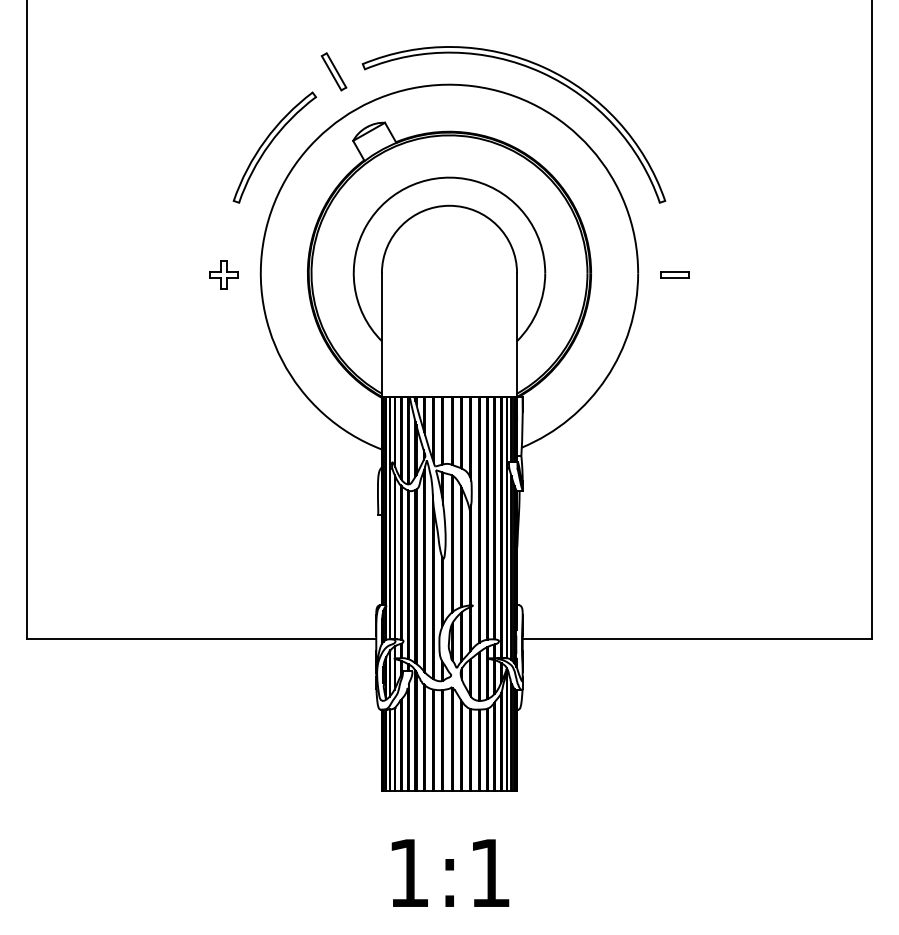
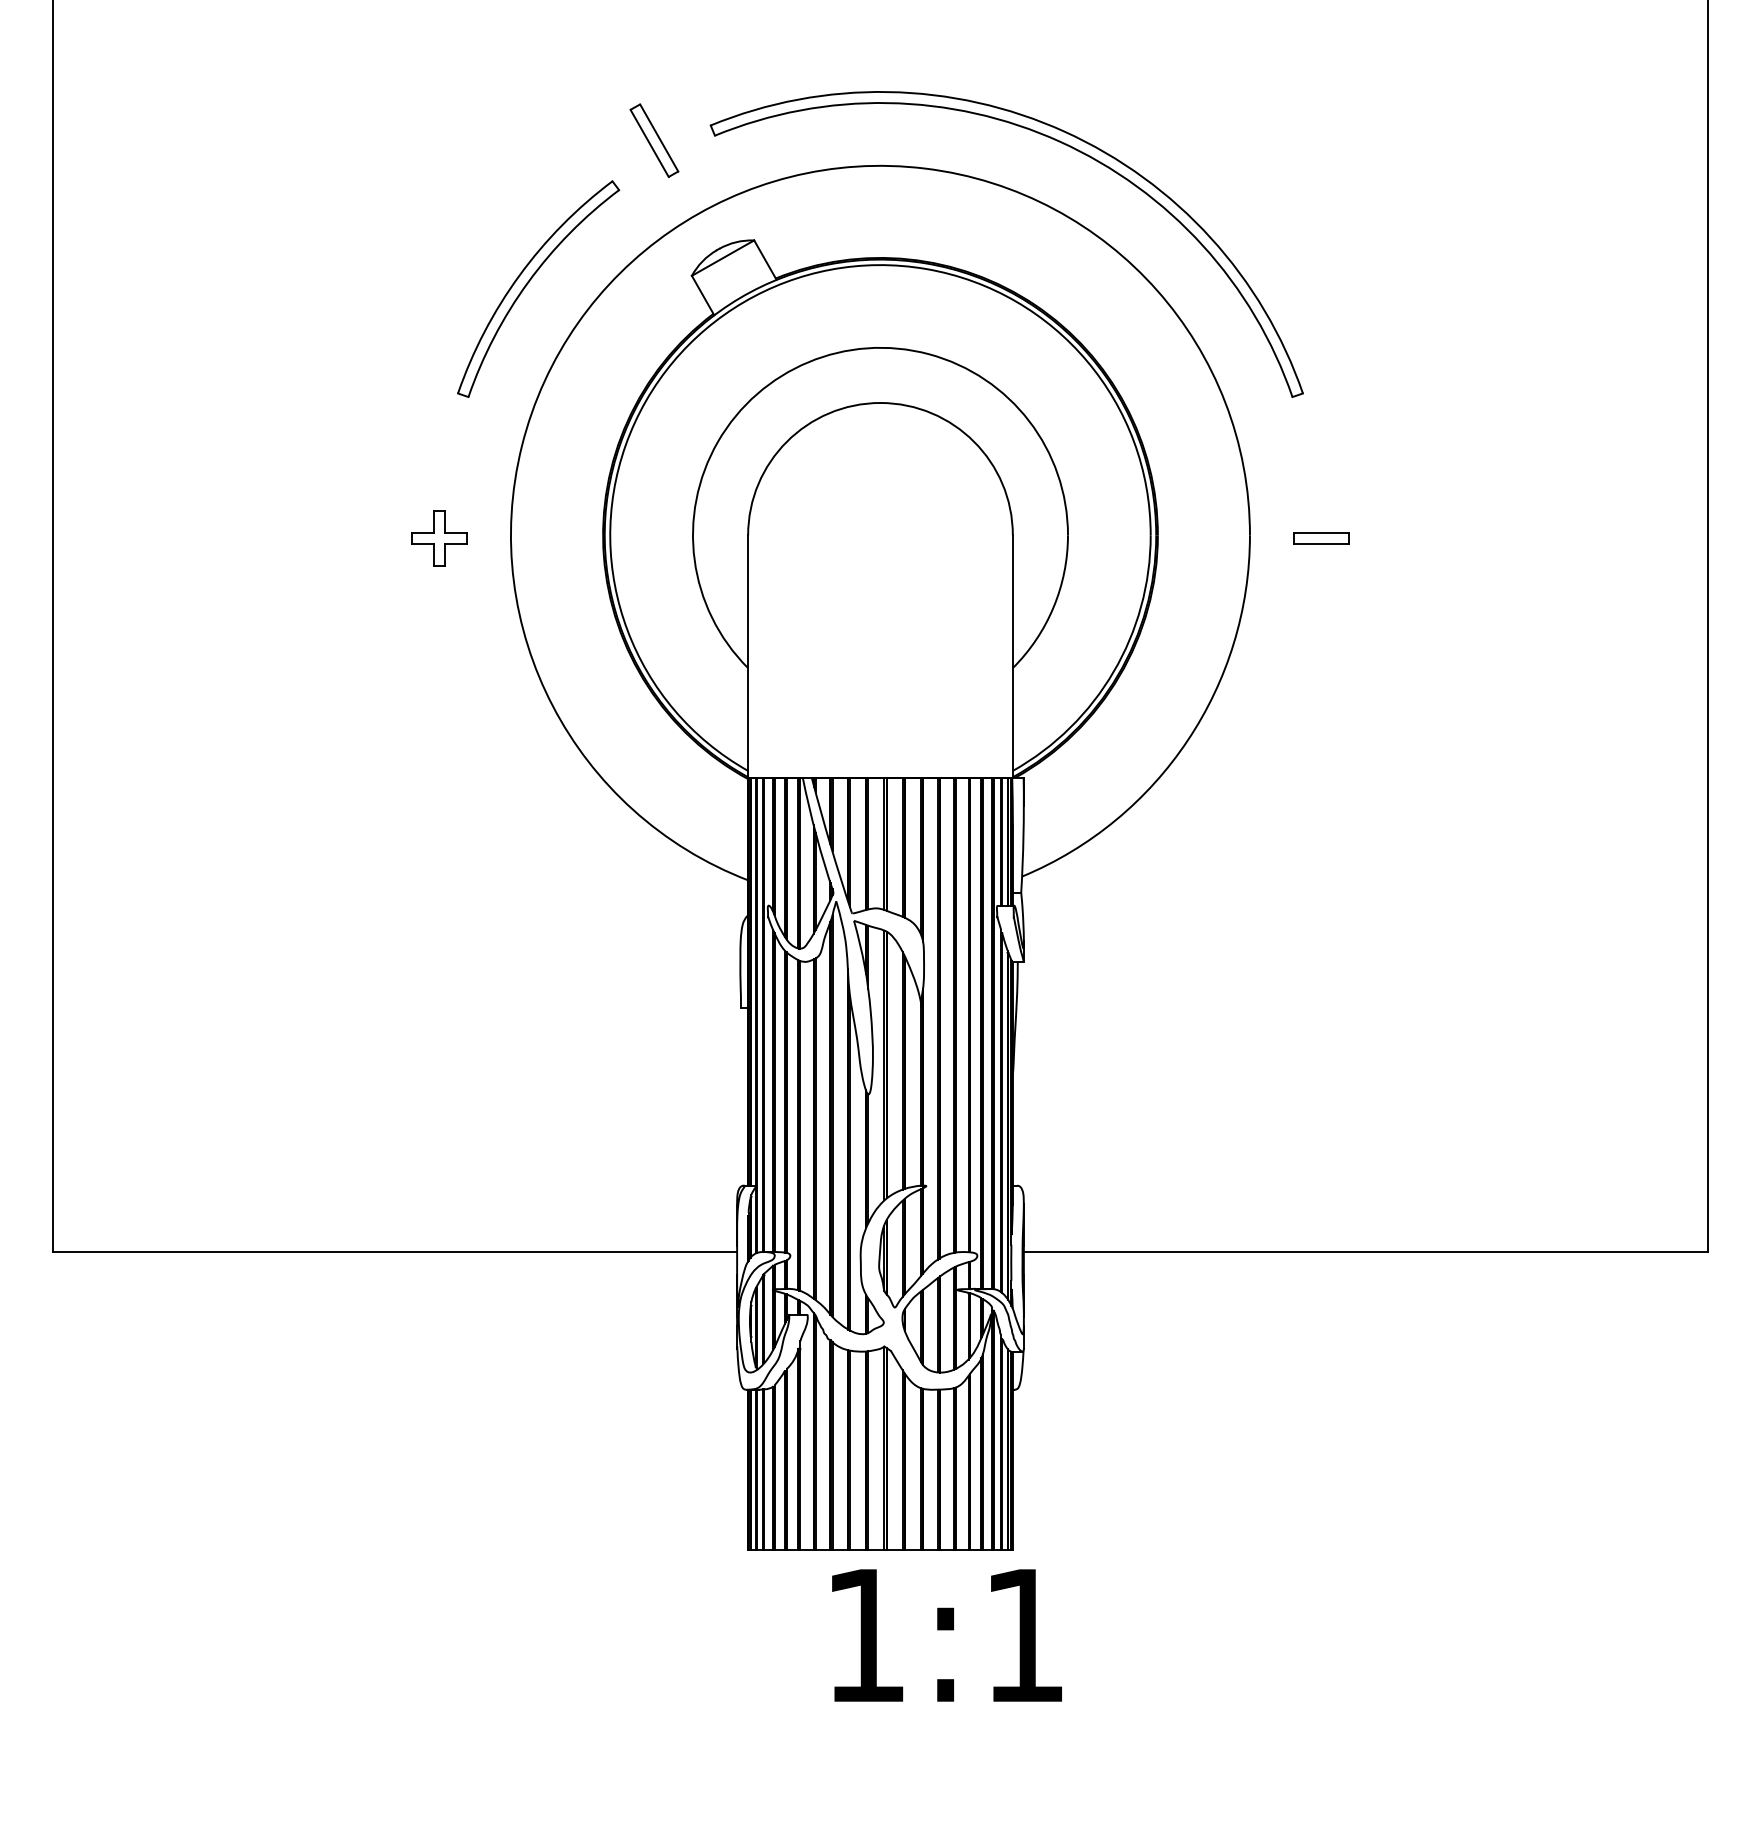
text: (450, 872) -> (947, 1634), moved

